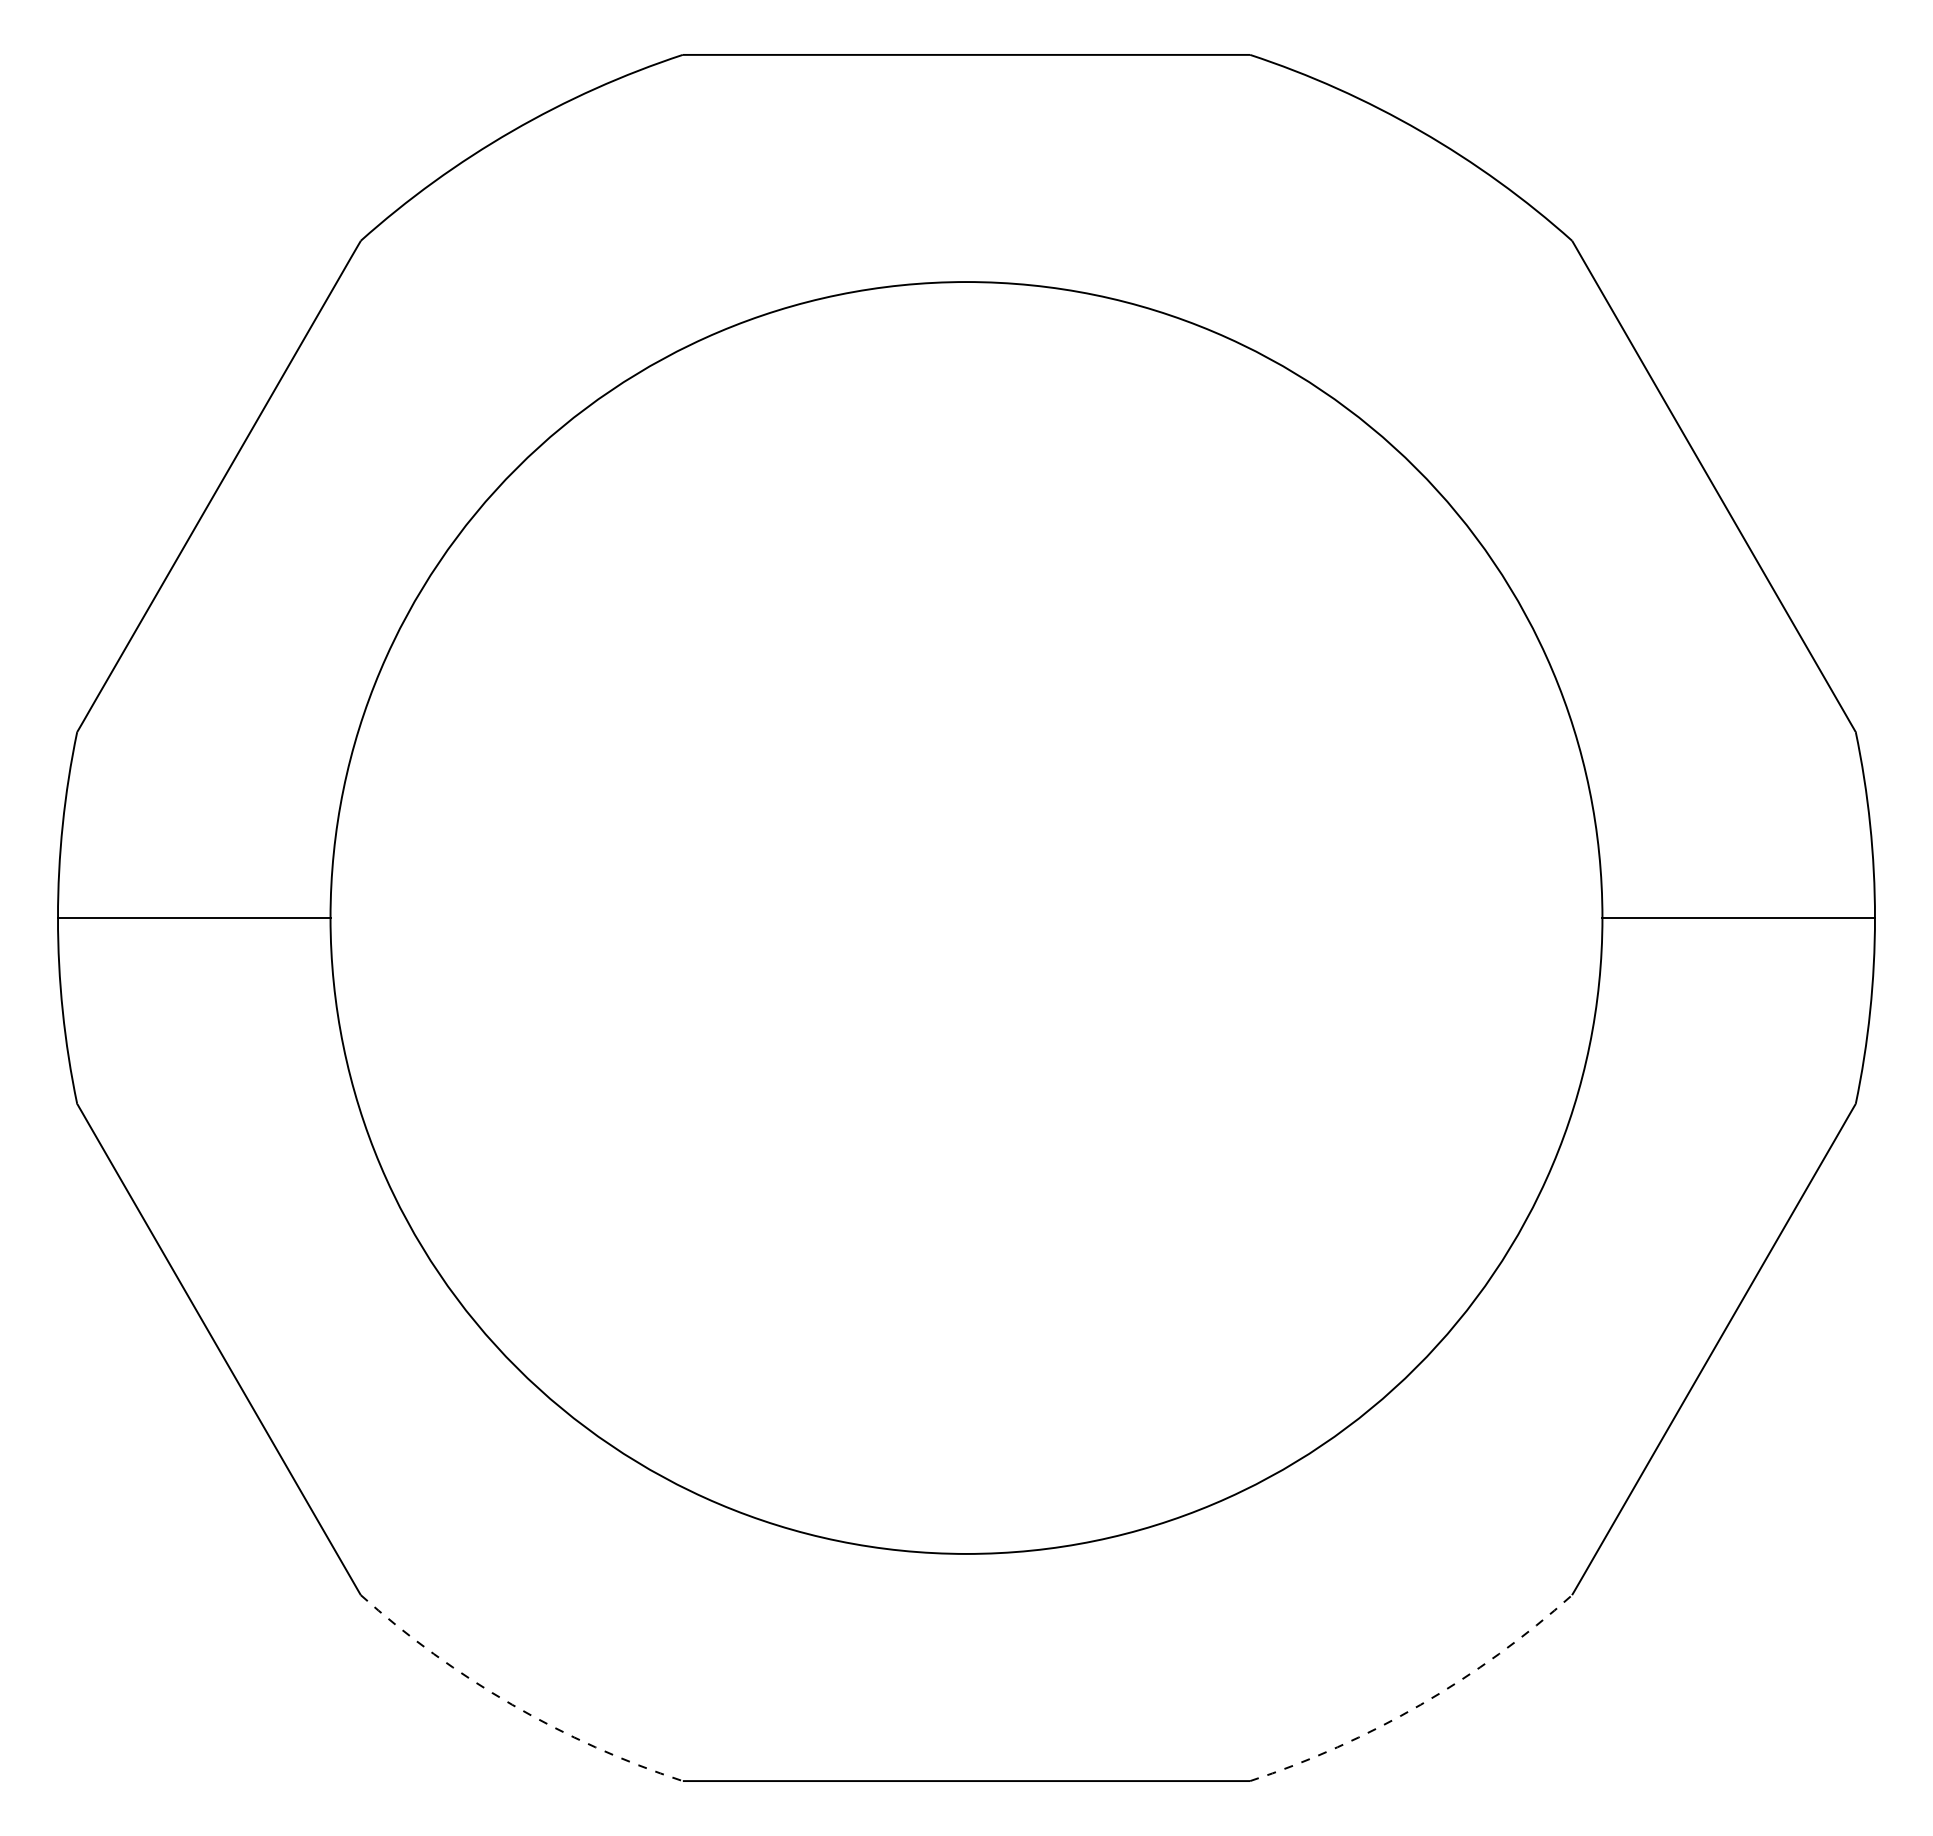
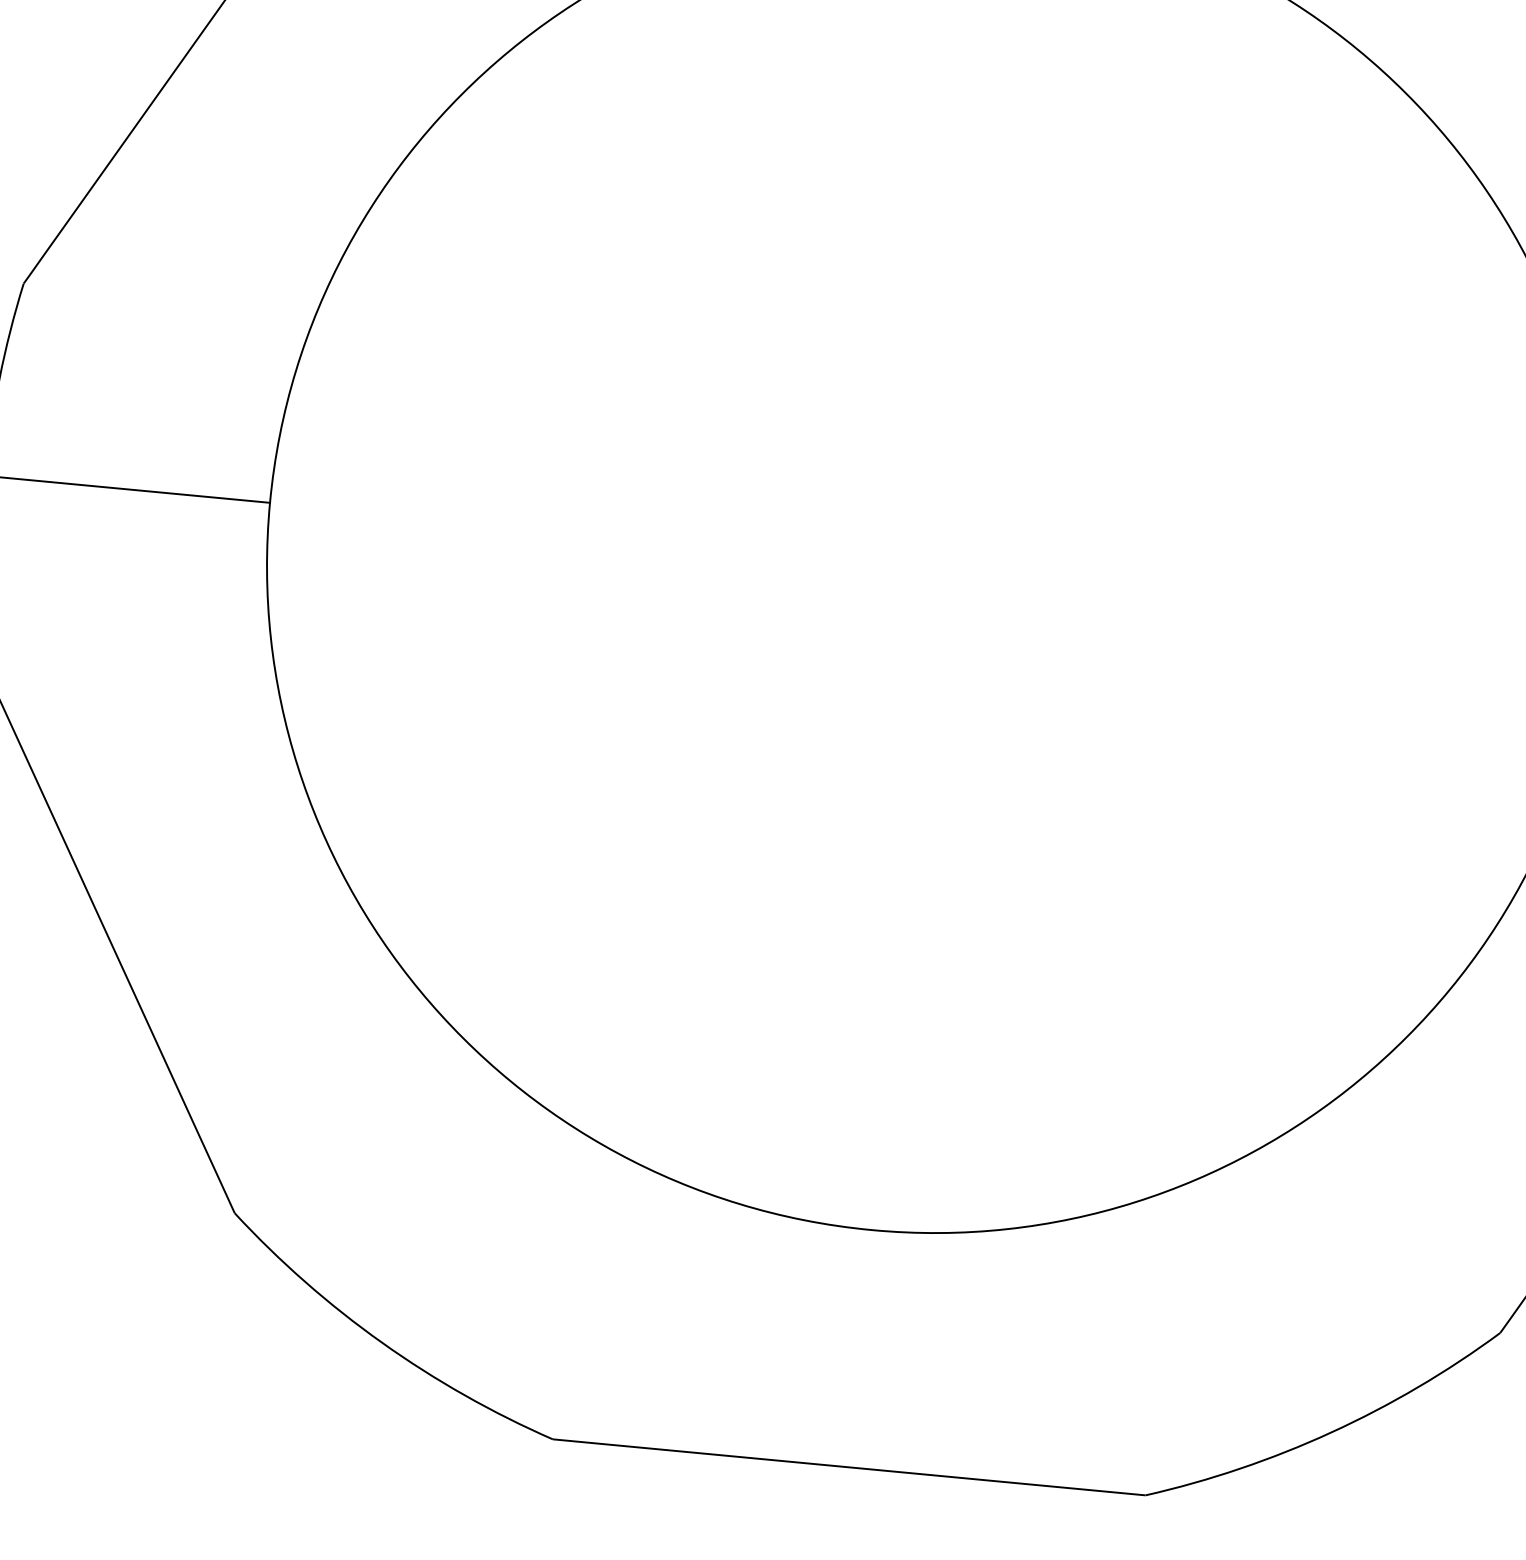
arc: (512, 1704) -> (382, 1342), dashed -> solid
arc: (1420, 1704) -> (1331, 1432), dashed -> solid

